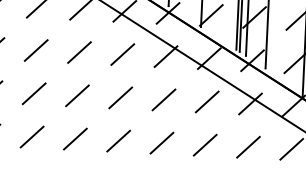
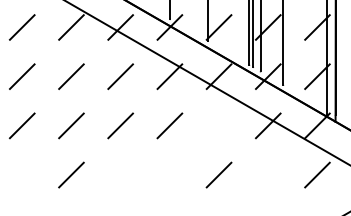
line: (206, 101) -> (218, 125), removed
line: (31, 136) -> (21, 174), removed
line: (118, 140) -> (120, 174), removed
line: (161, 142) -> (169, 174), removed
line: (247, 146) -> (267, 174), removed

